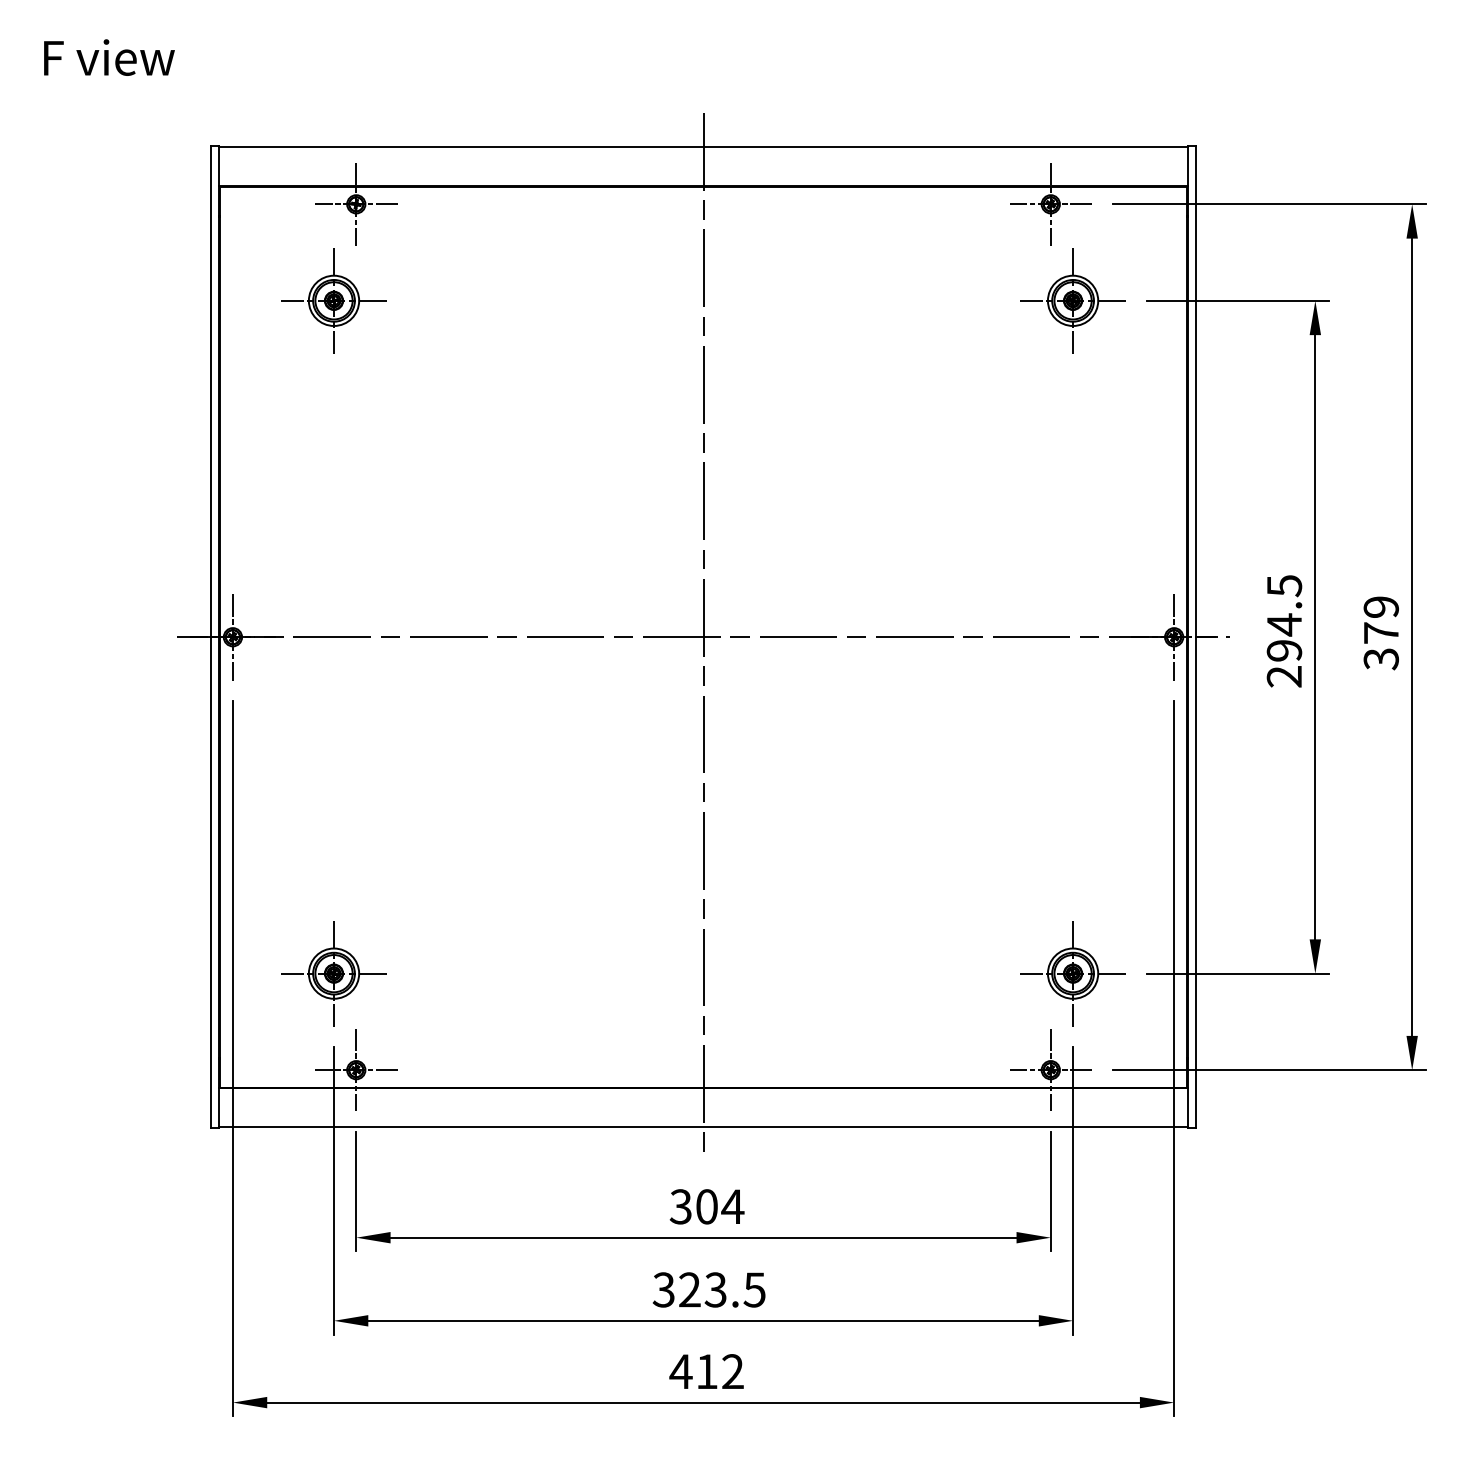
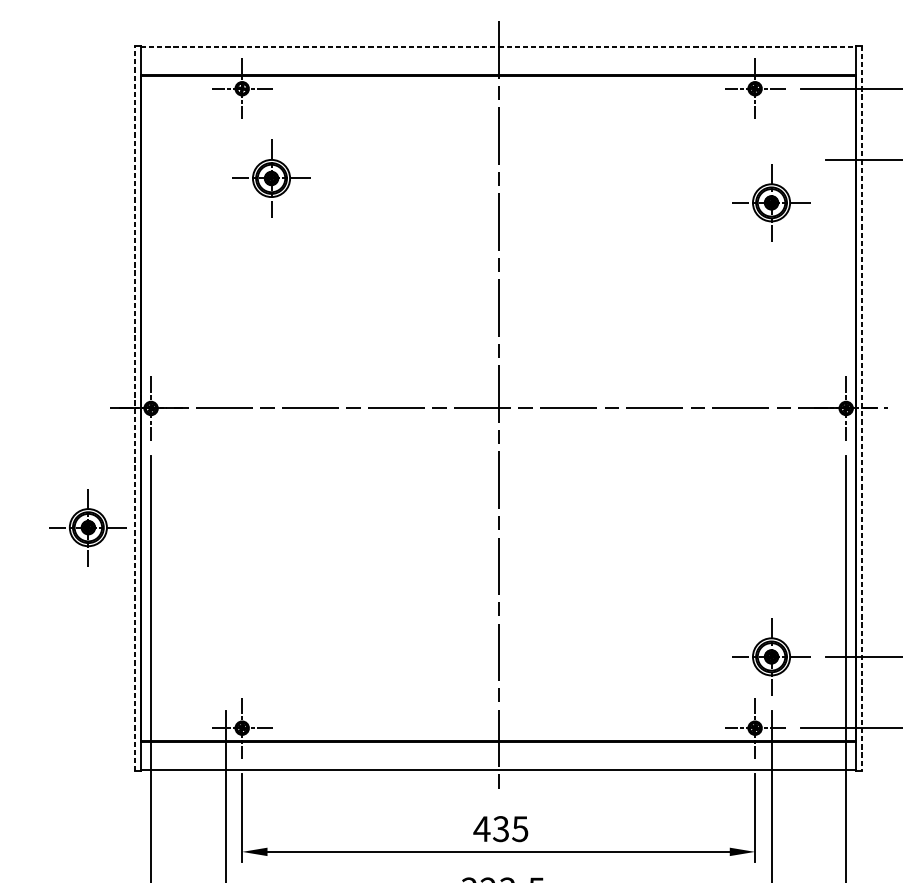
line: (704, 147) -> (499, 46), solid -> dashed
part: (333, 300) -> (271, 178), moved
part: (1072, 300) -> (771, 202), moved
line: (211, 636) -> (135, 407), solid -> dashed
line: (1195, 637) -> (861, 408), solid -> dashed
part: (333, 973) -> (88, 527), moved
text: (706, 1206) -> (500, 828), 304 -> 435

